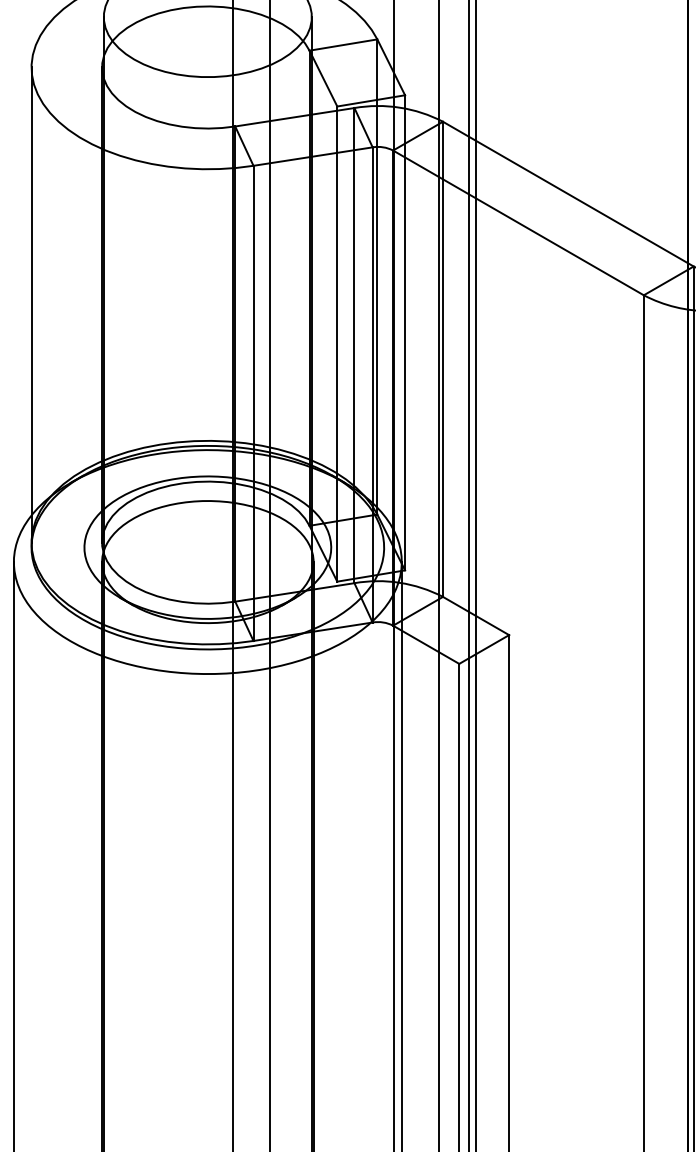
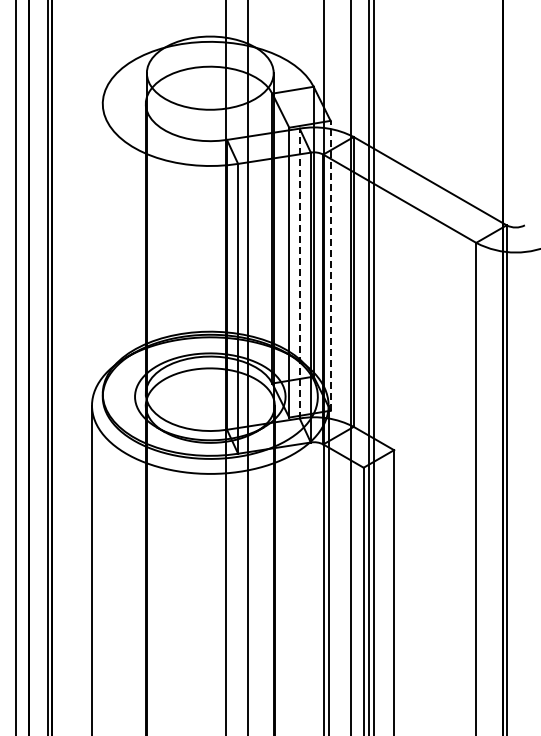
line: (31, 304) -> (102, 248), removed
line: (404, 332) -> (330, 265), solid -> dashed
line: (354, 345) -> (299, 273), solid -> dashed

